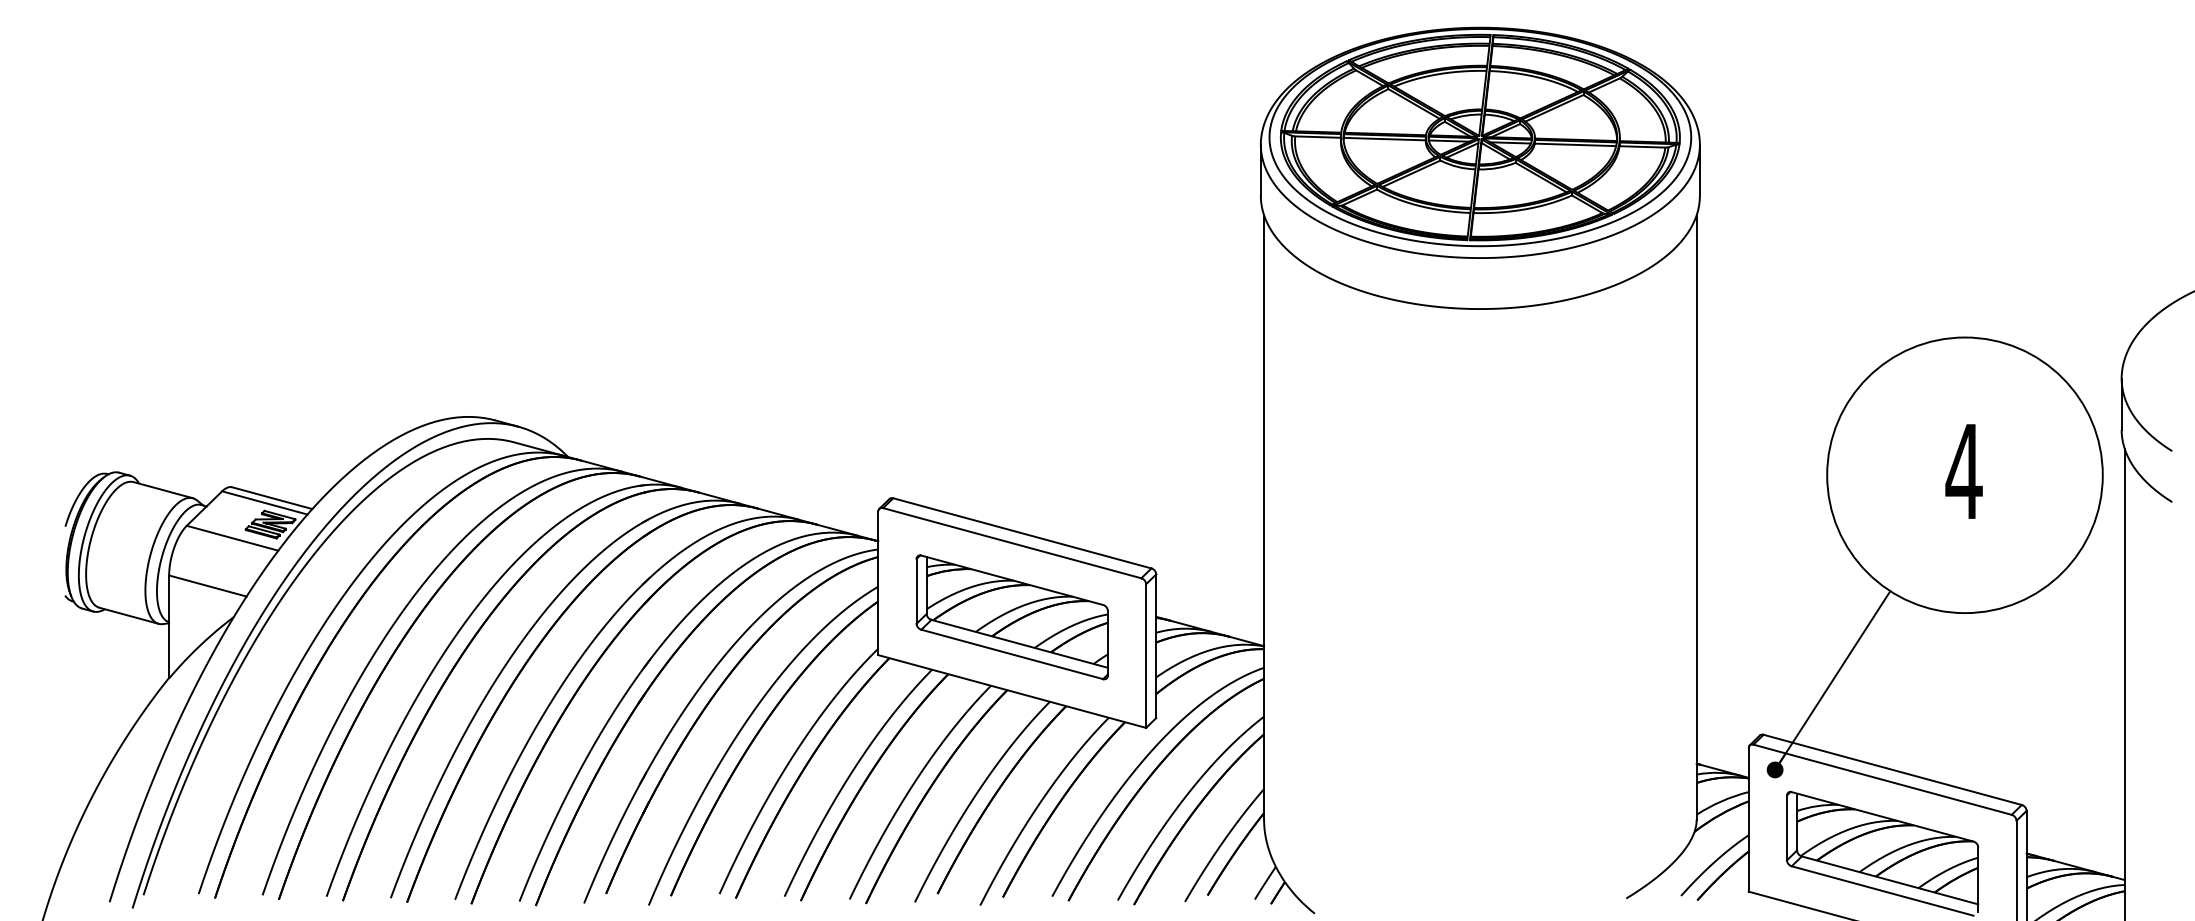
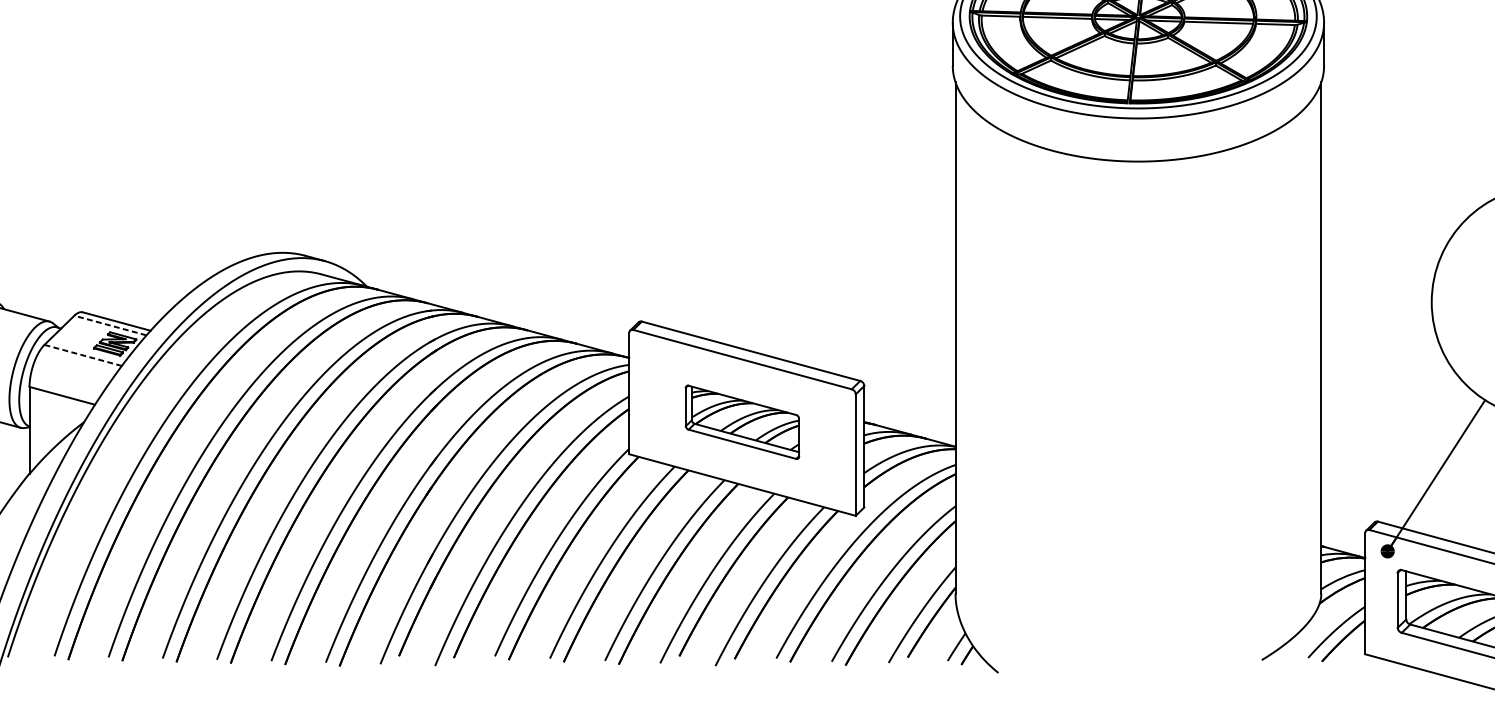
line: (264, 502) -> (110, 325), solid -> dashed
line: (233, 538) -> (83, 355), solid -> dashed
part: (1011, 617) -> (741, 422), size x0.7

